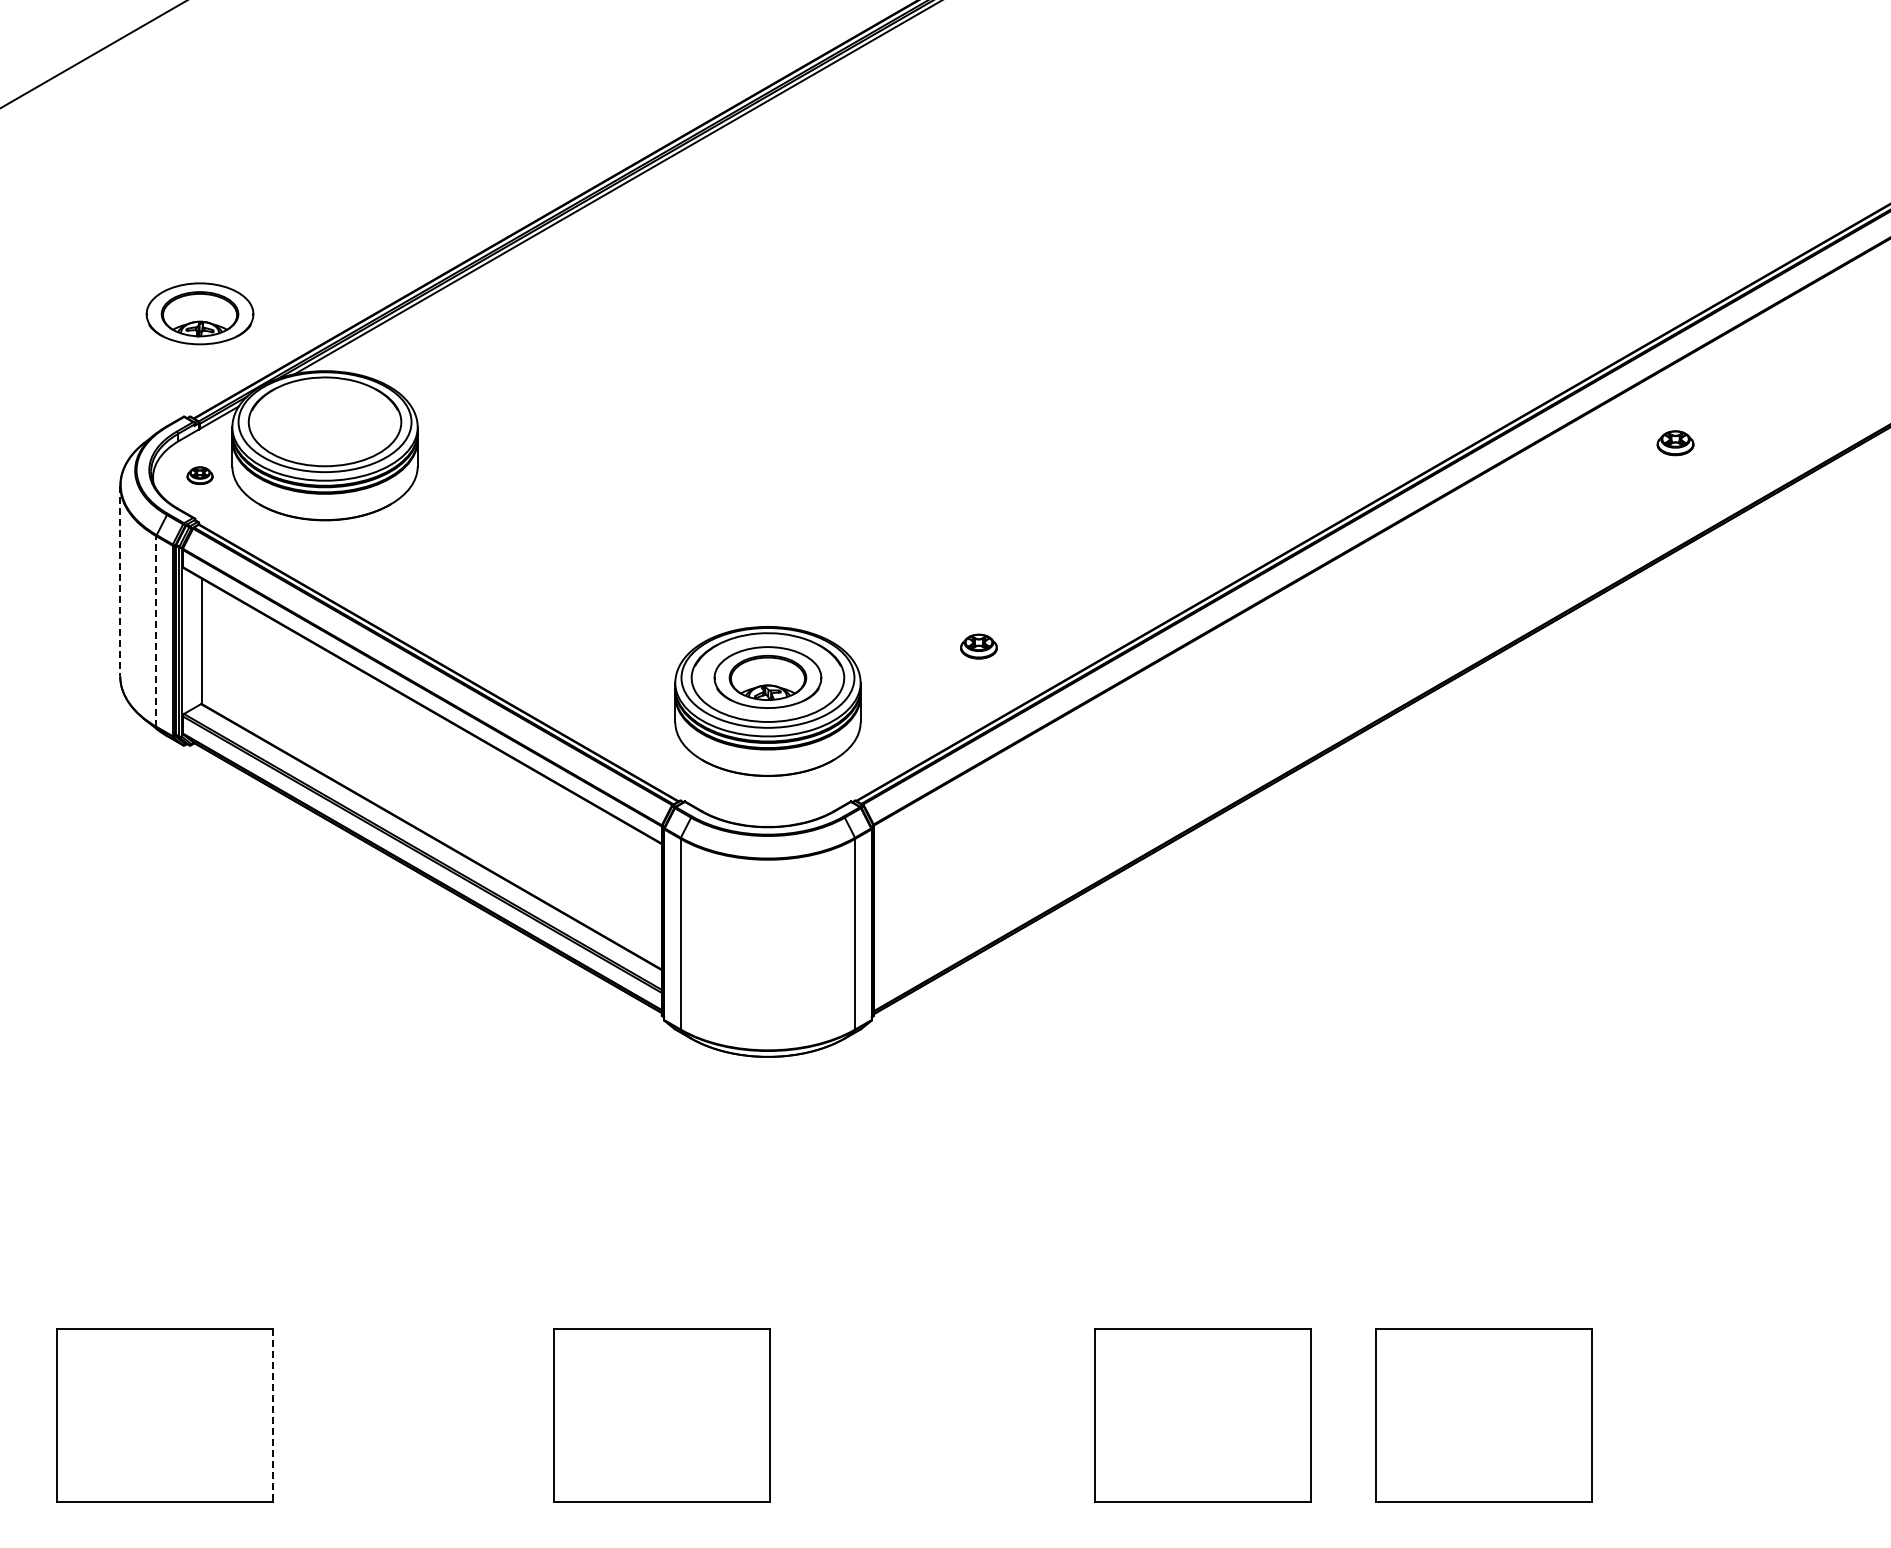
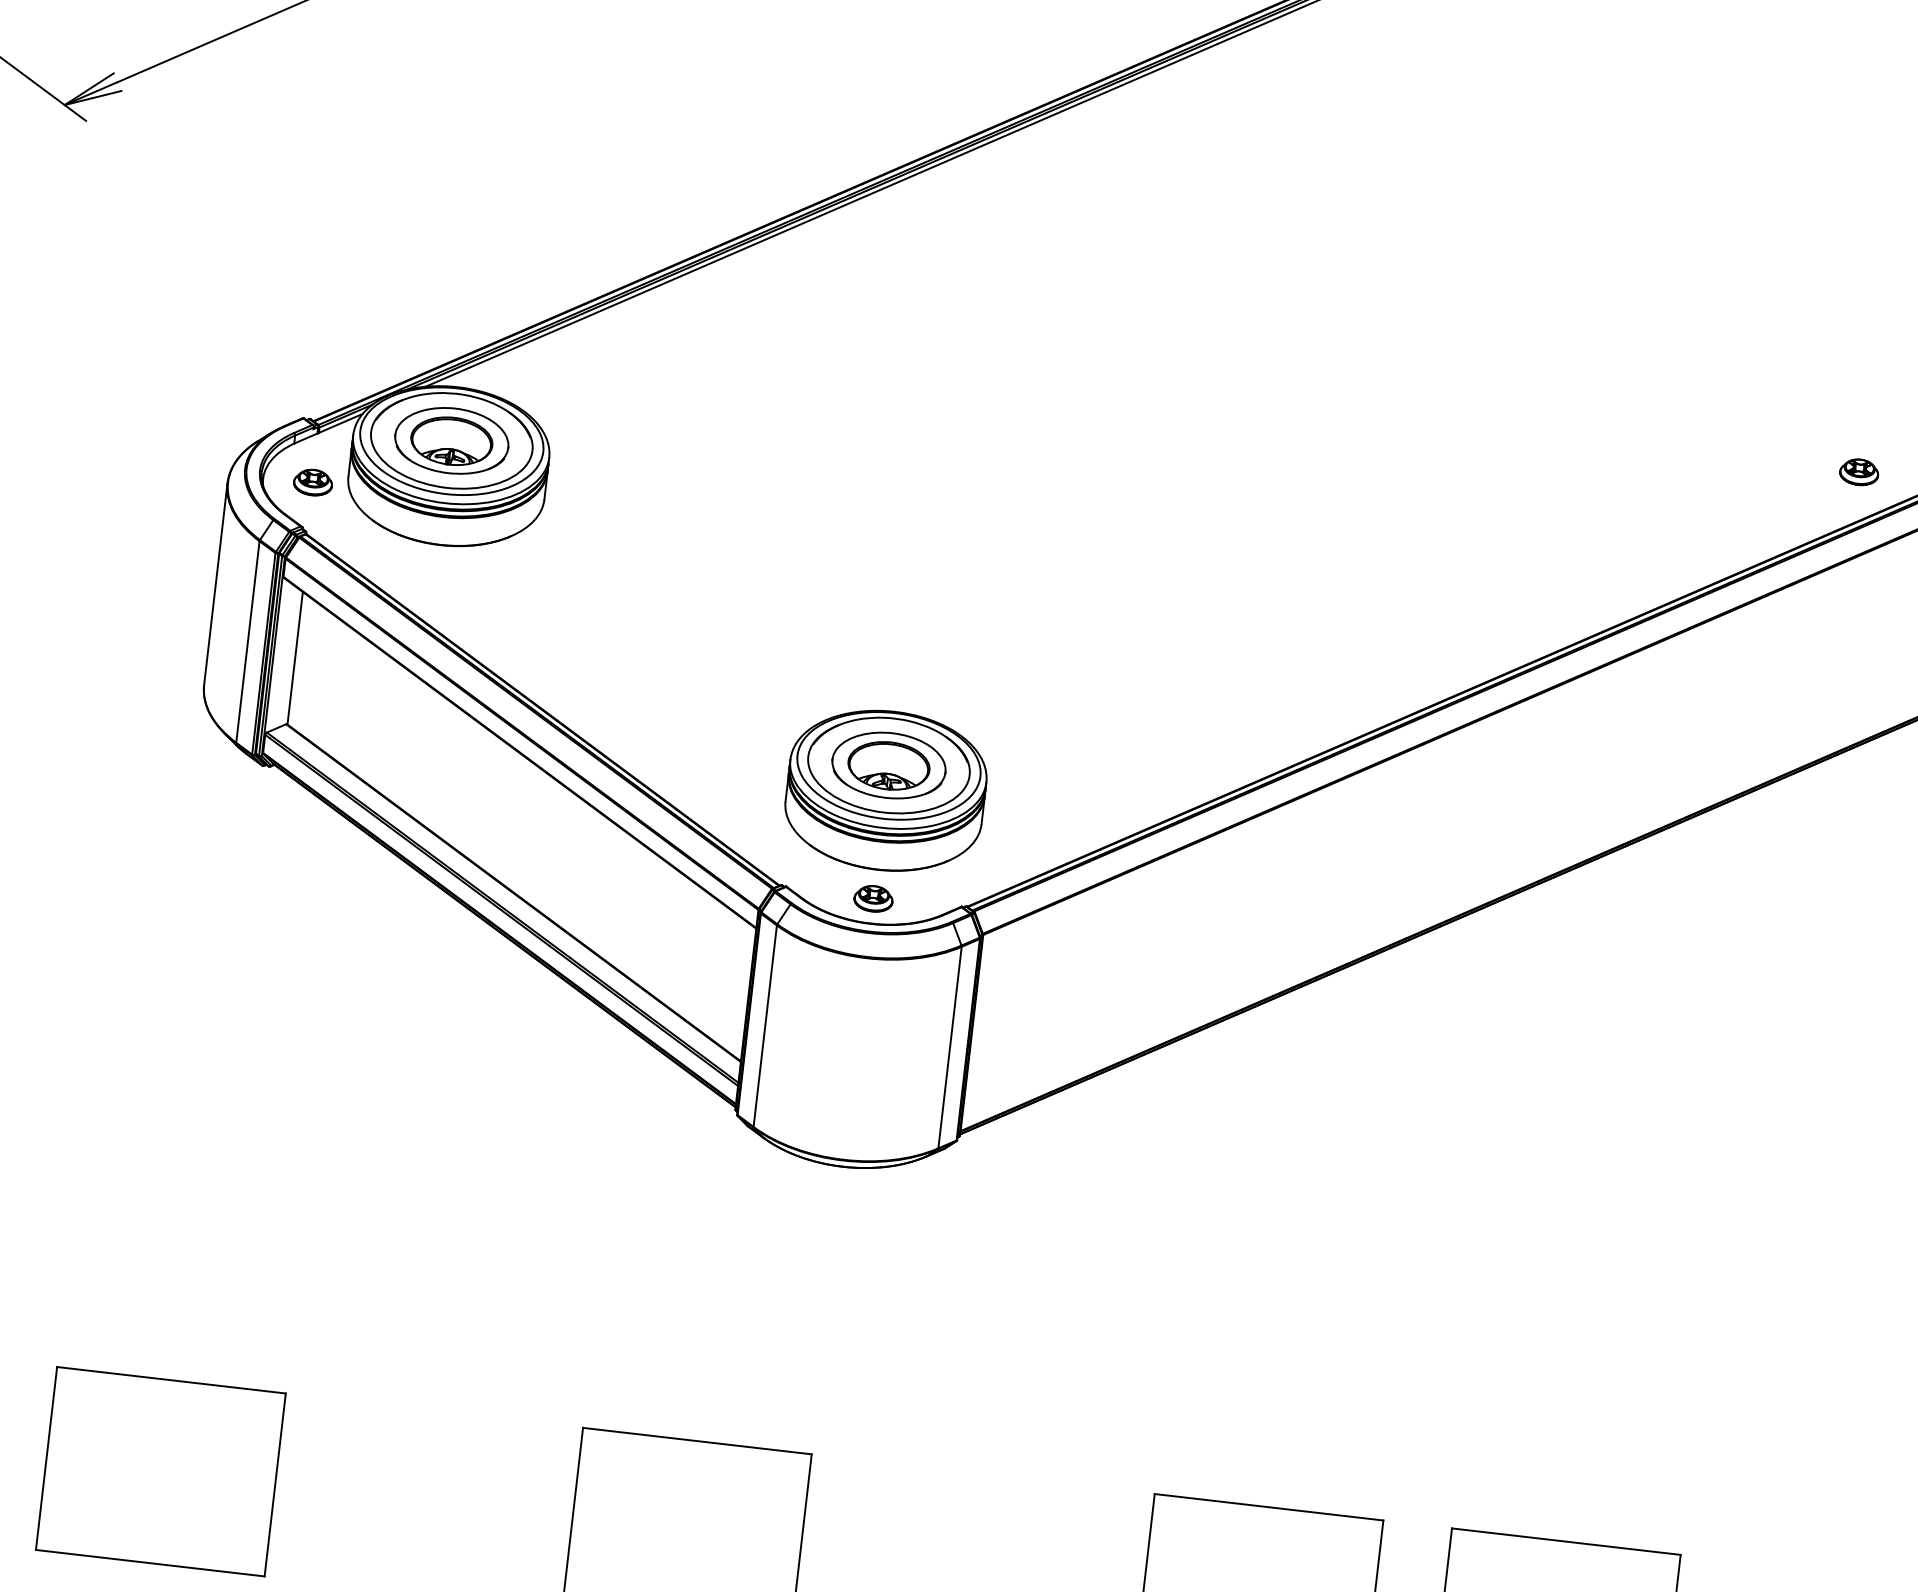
part: (199, 313) -> (451, 440), moved
part: (1675, 443) -> (1859, 472), moved
part: (199, 475) -> (312, 482), size x1.43
line: (120, 581) -> (216, 584), dashed -> solid
line: (156, 631) -> (247, 641), dashed -> solid
part: (978, 646) -> (873, 898), moved
line: (272, 1415) -> (274, 1485), dashed -> solid

